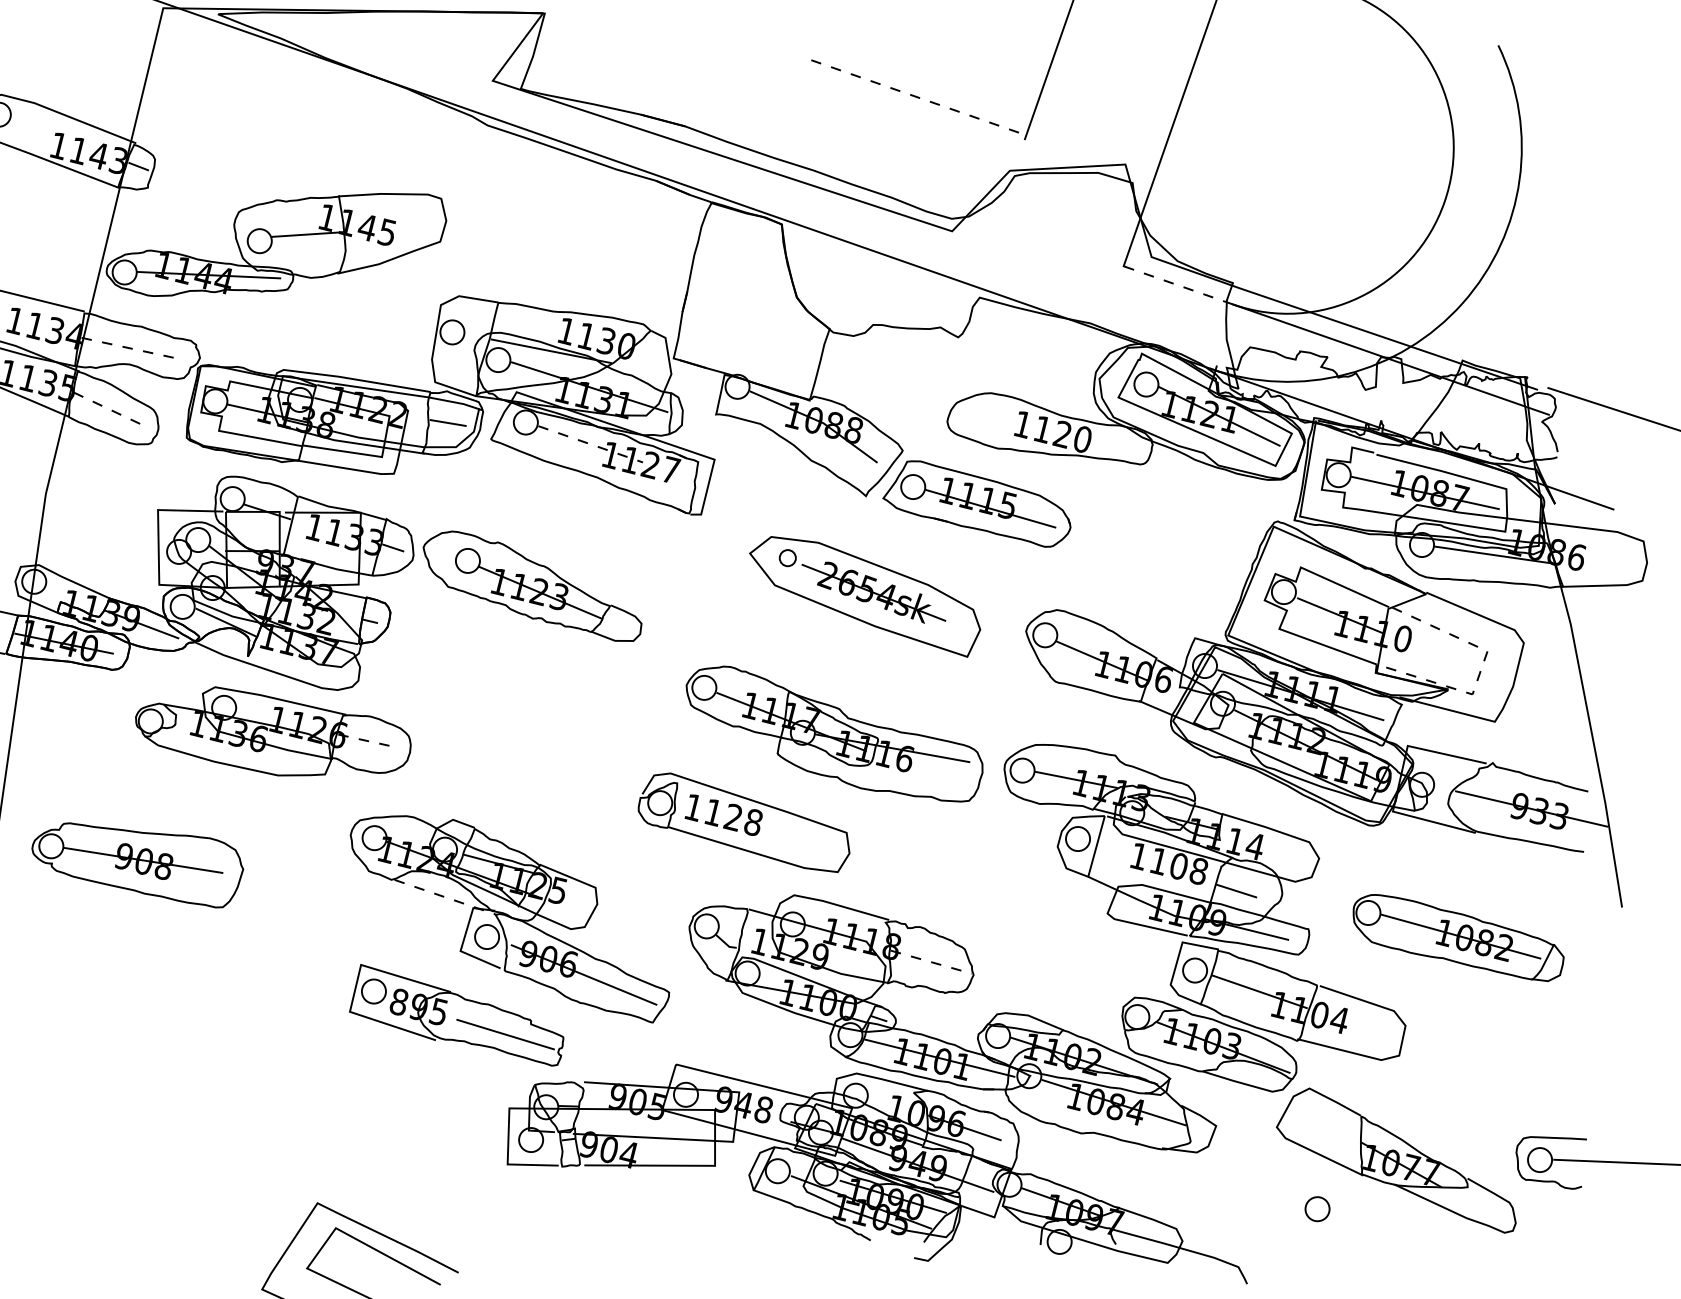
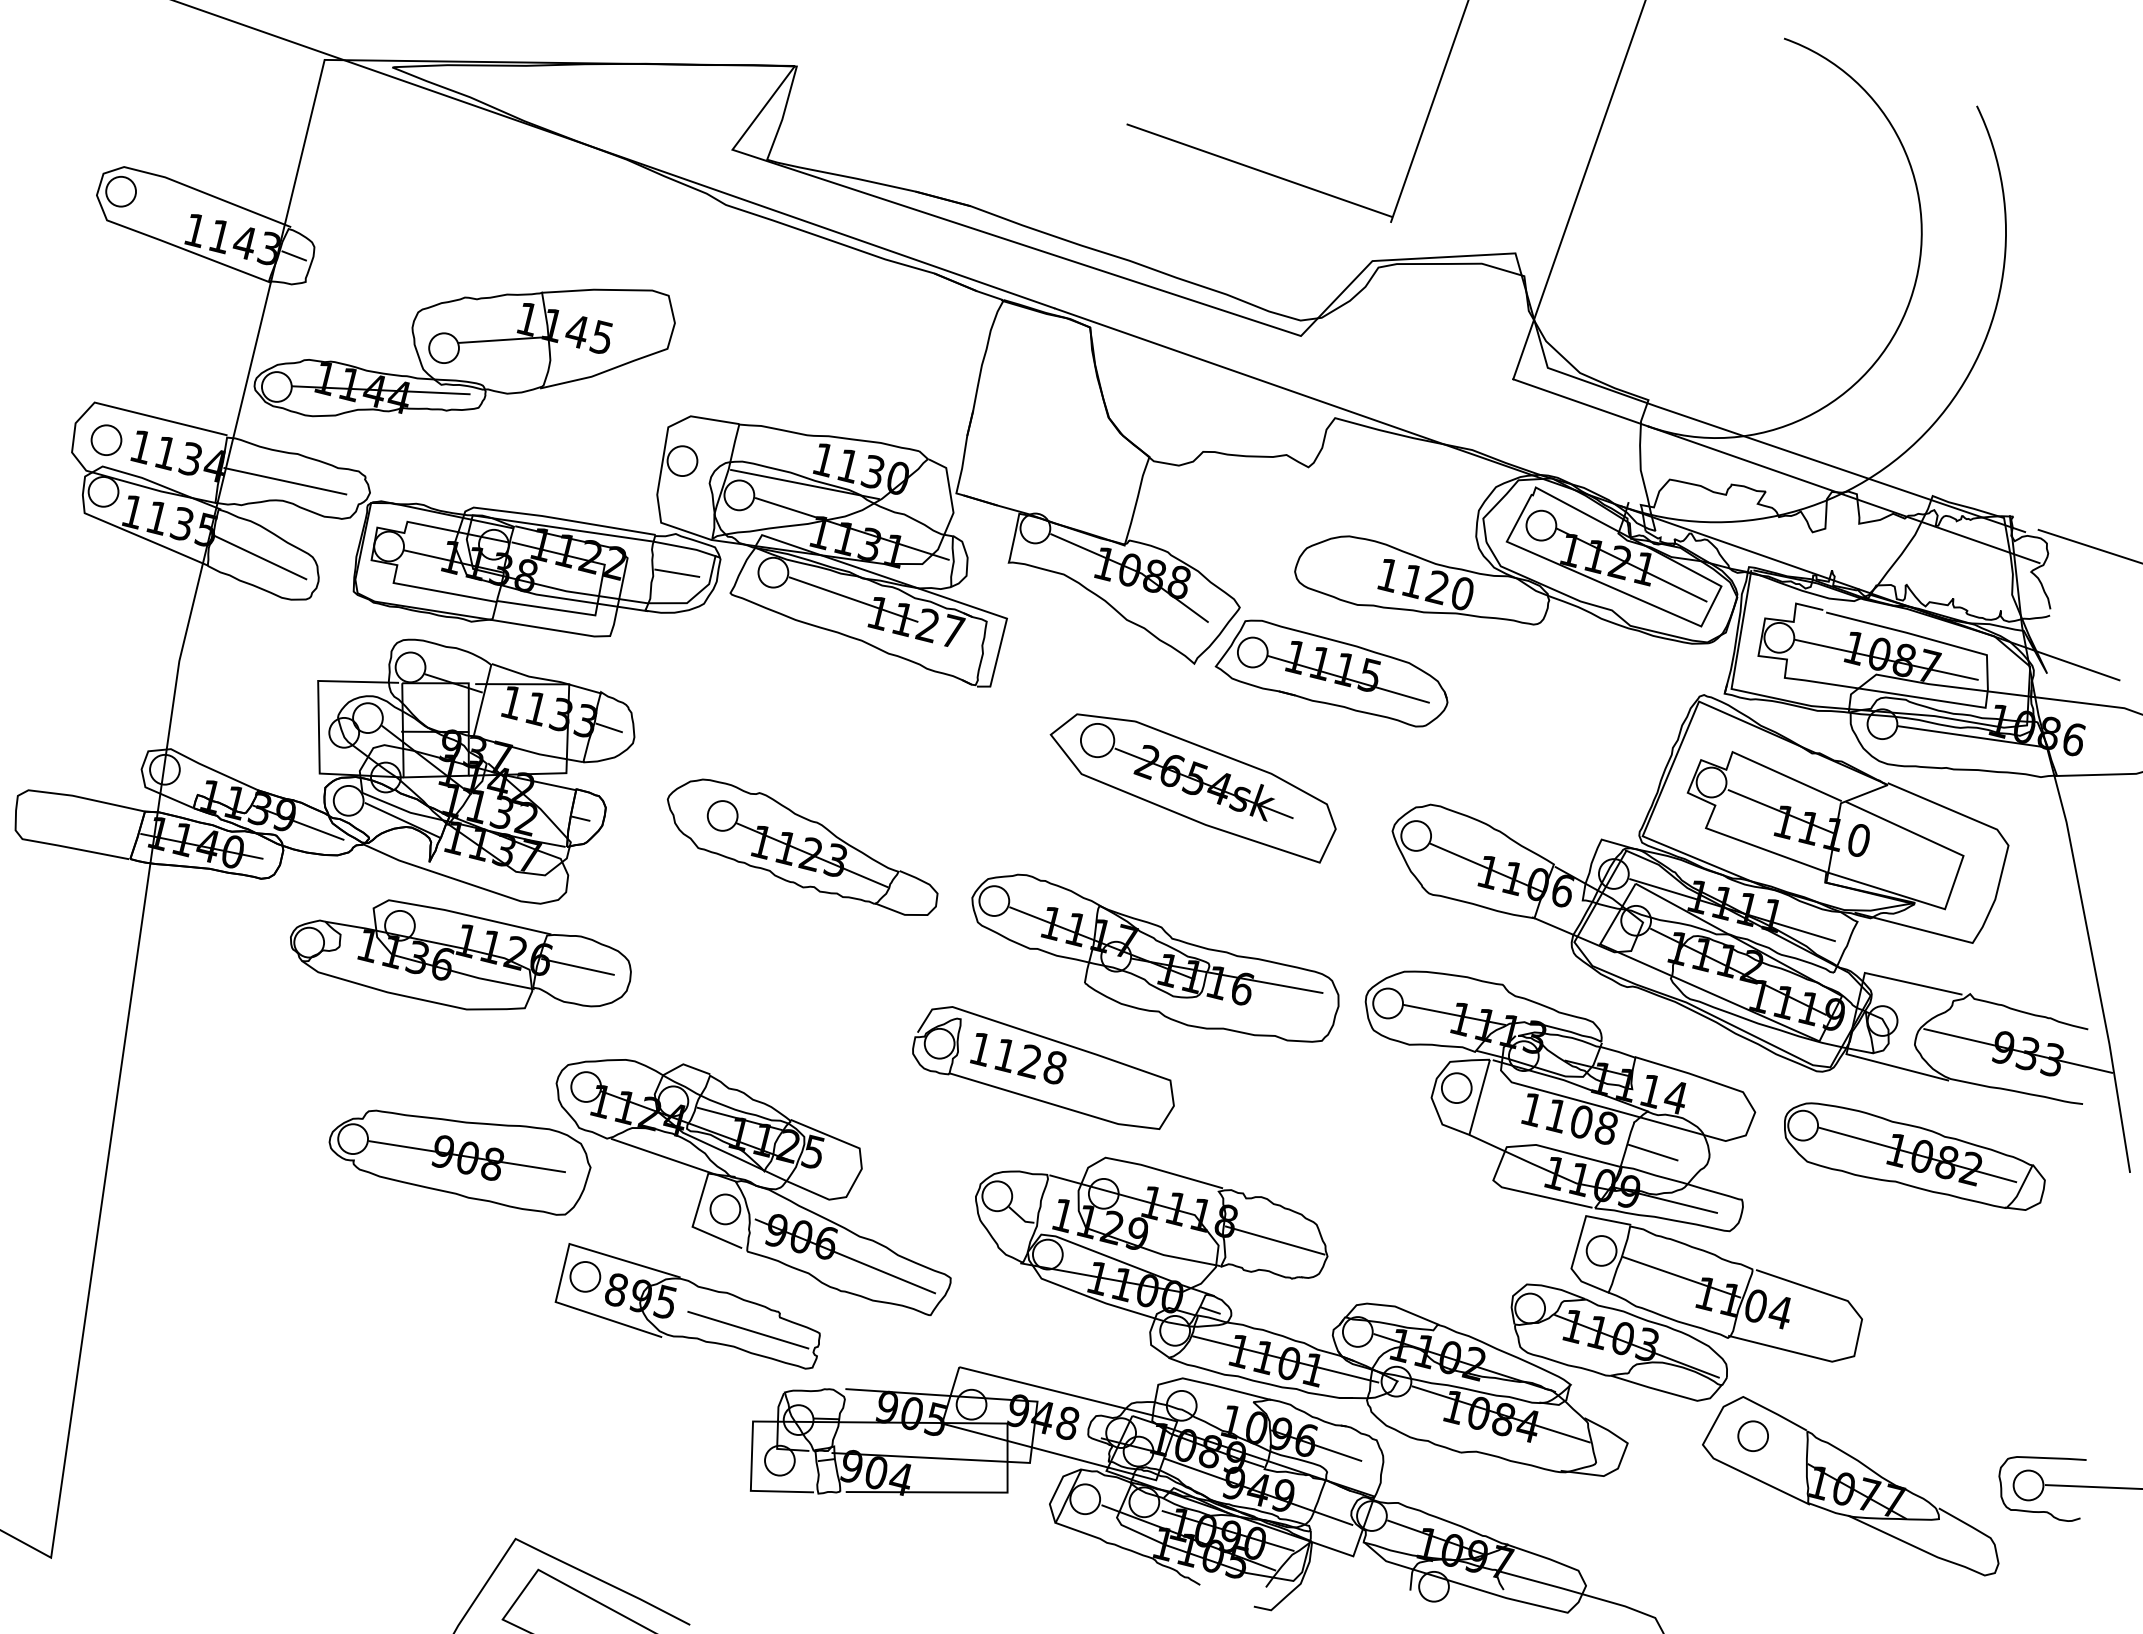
line: (918, 97) -> (1259, 170), dashed -> solid
line: (1178, 285) -> (1580, 402), dashed -> solid
line: (131, 348) -> (285, 481), dashed -> solid
line: (111, 410) -> (260, 557), dashed -> solid
line: (591, 444) -> (854, 599), dashed -> solid
circle: (787, 558) -> (1097, 740), size x1.67
part: (532, 585) -> (802, 846), moved
line: (1481, 671) -> (1955, 880), dashed -> solid
line: (368, 740) -> (578, 966), dashed -> solid
part: (137, 865) -> (459, 1162), moved
line: (445, 897) -> (674, 1160), dashed -> solid
part: (1458, 937) -> (1914, 1156), moved
line: (931, 962) -> (1275, 1240), dashed -> solid
circle: (1316, 1208) -> (1752, 1435), moved

